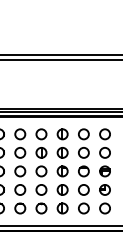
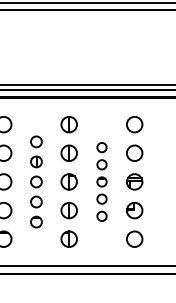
part: (41, 171) -> (36, 182), size x0.7
part: (83, 171) -> (101, 182), size x0.6

